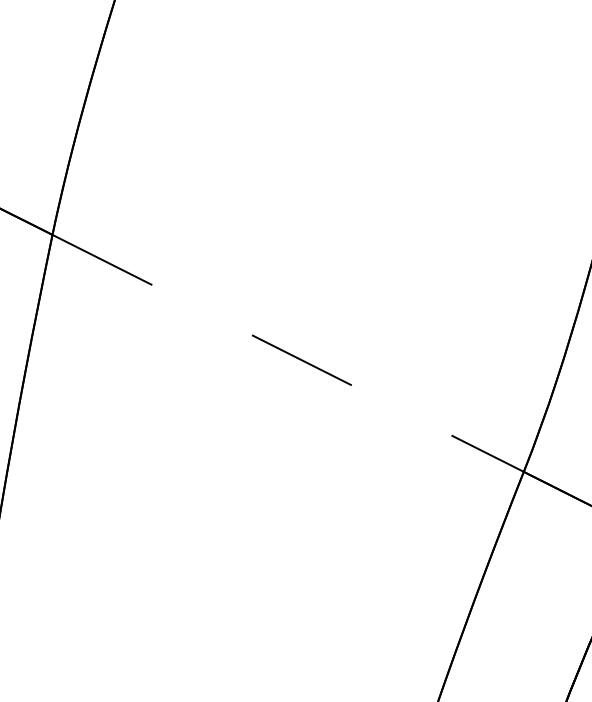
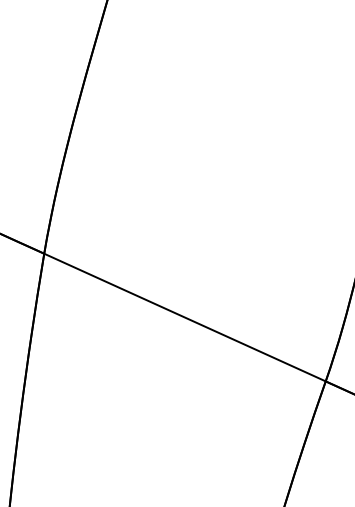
line: (289, 353) -> (185, 317), dashed -> solid

